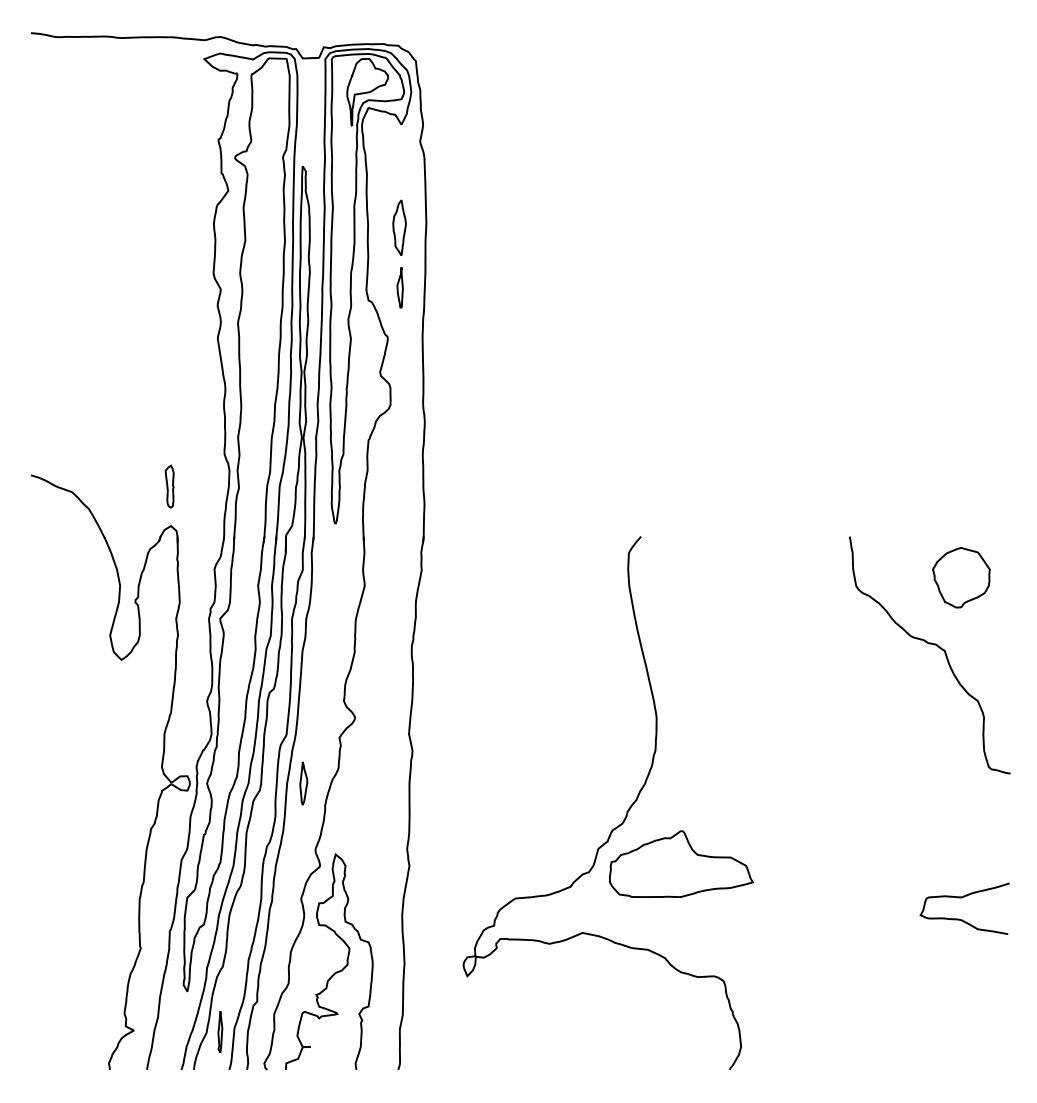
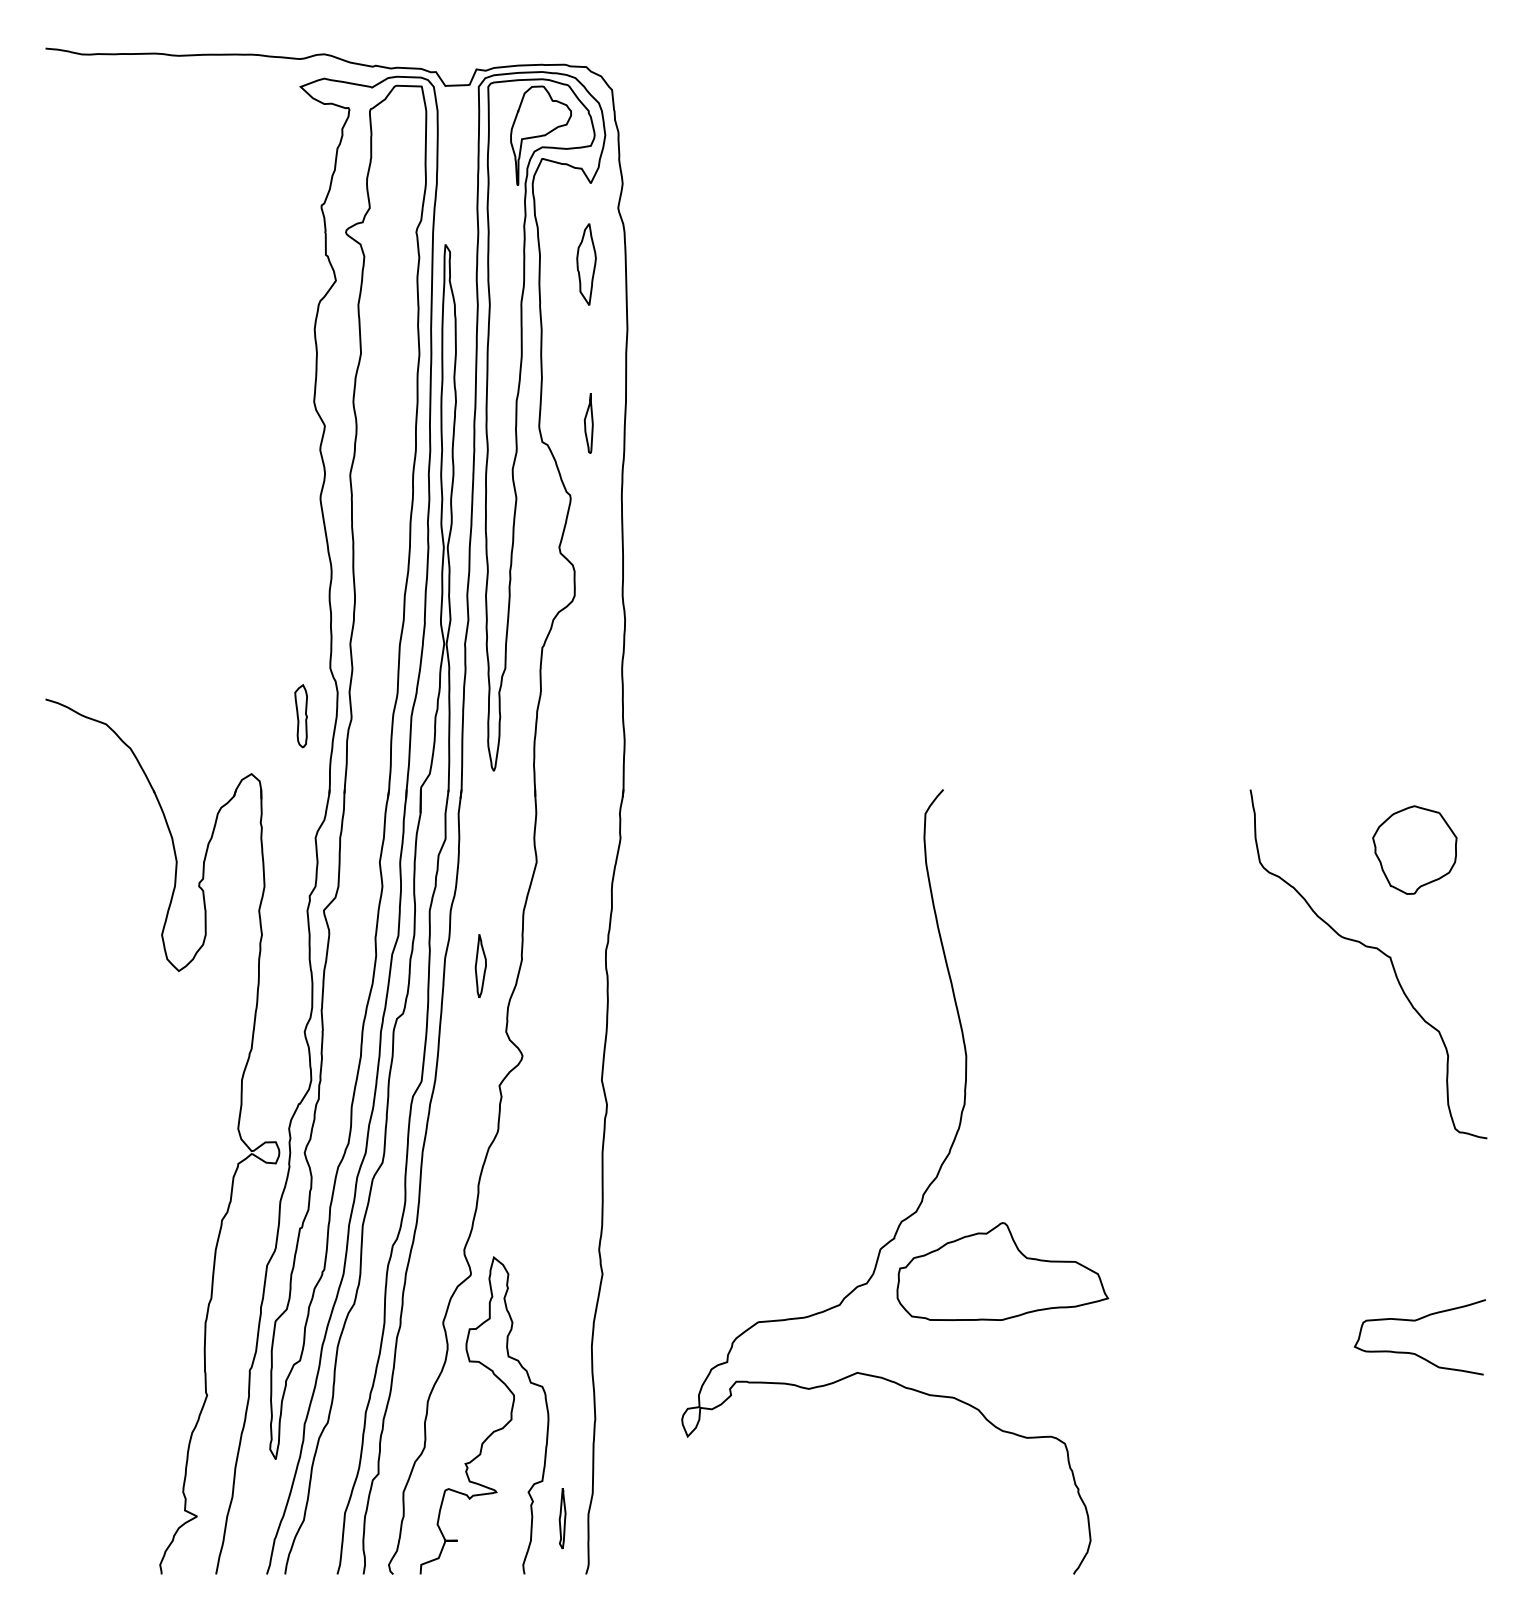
part: (399, 227) -> (586, 264), moved
part: (169, 486) -> (300, 715), moved
part: (303, 783) -> (480, 966), moved
part: (220, 1031) -> (562, 1517), moved

